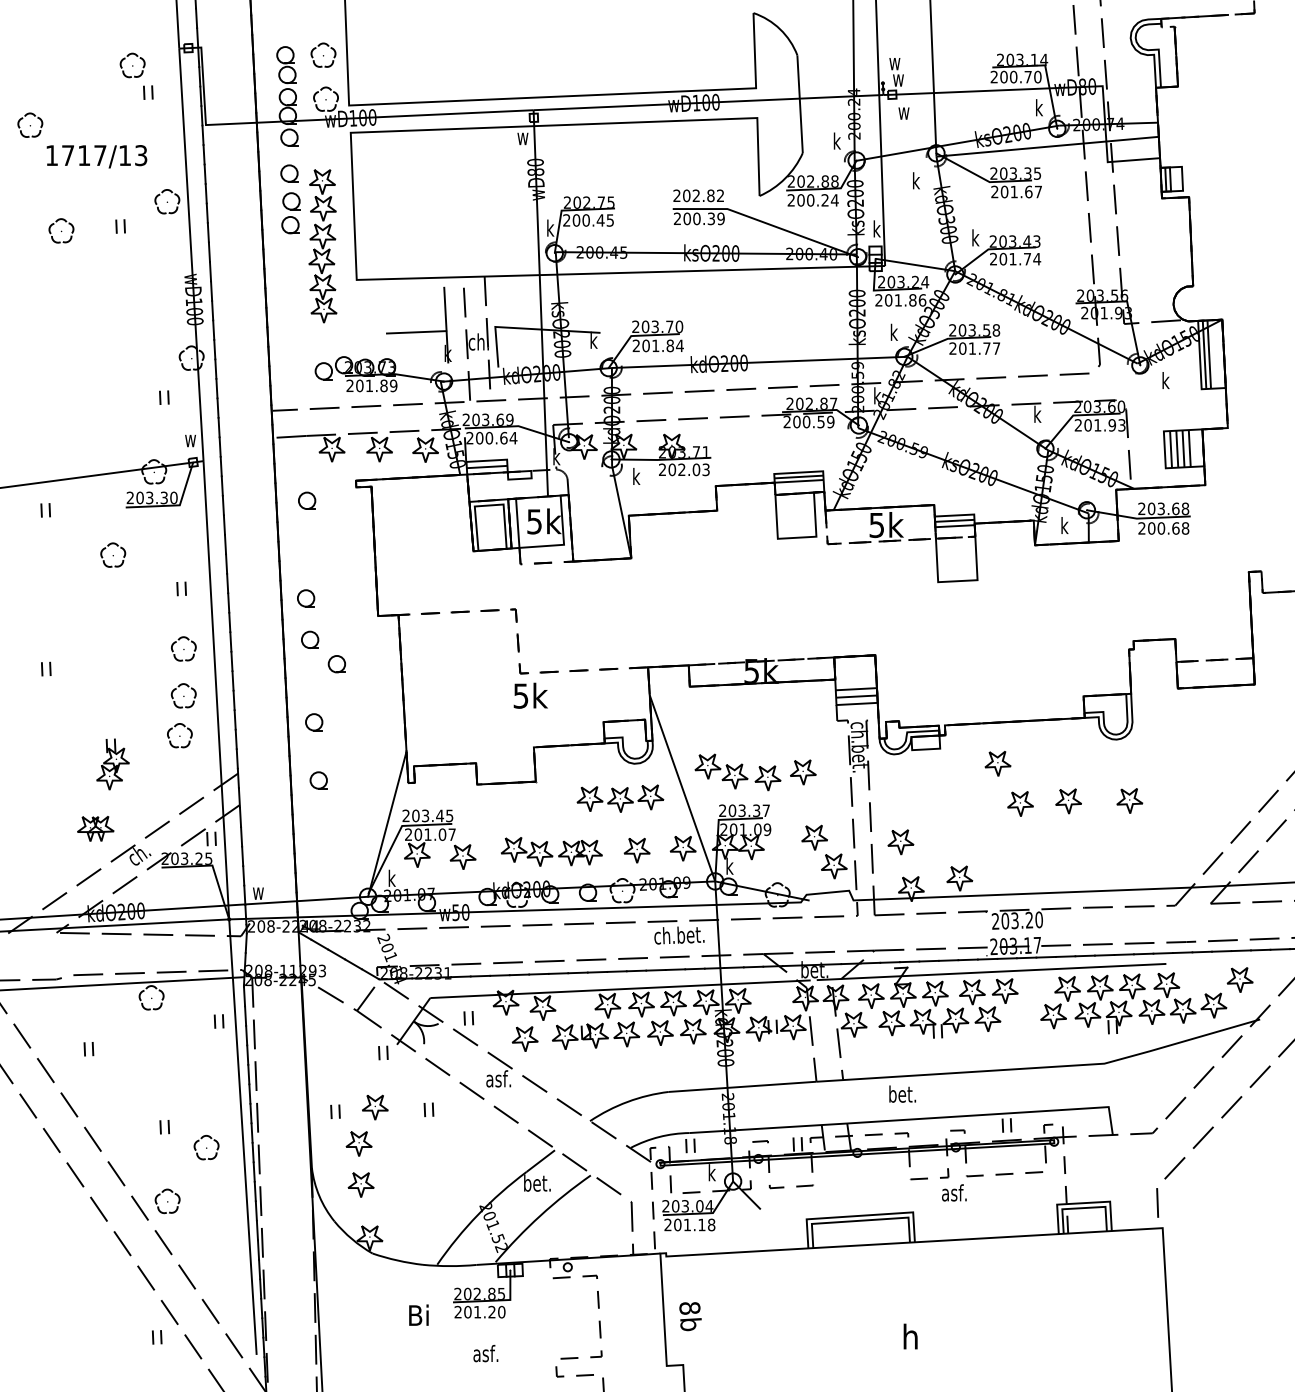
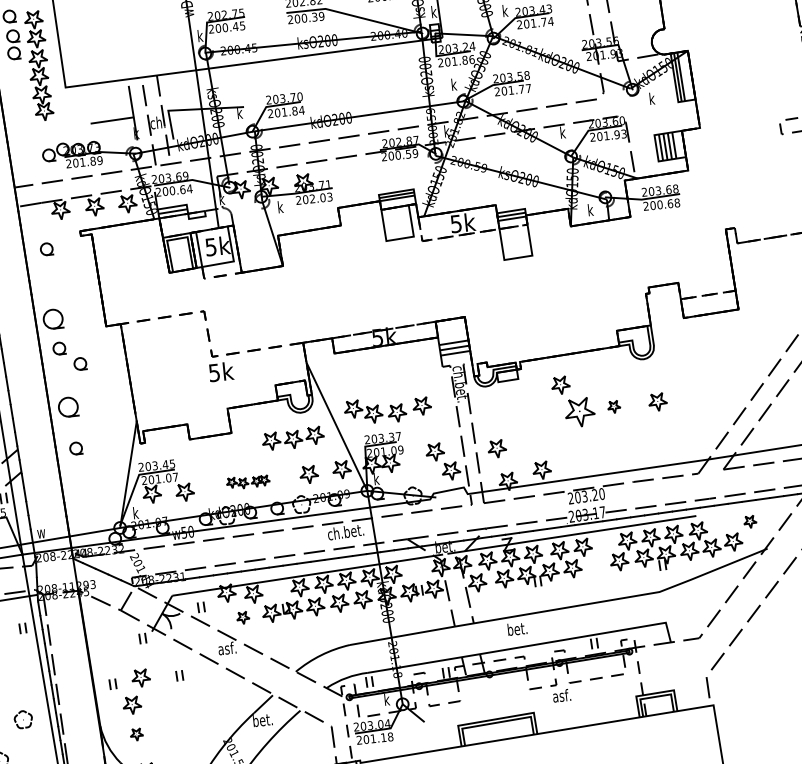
part: (306, 598) -> (53, 319), size x1.6
part: (314, 722) -> (68, 407), size x1.6
part: (1068, 801) -> (614, 407), size x0.7
part: (1020, 803) -> (579, 412), size x1.6
part: (551, 851) -> (247, 481), size x0.6
part: (1239, 979) -> (749, 521), size x0.7
part: (524, 1038) -> (242, 617), size x0.7
part: (360, 1184) -> (136, 734), size x0.7

